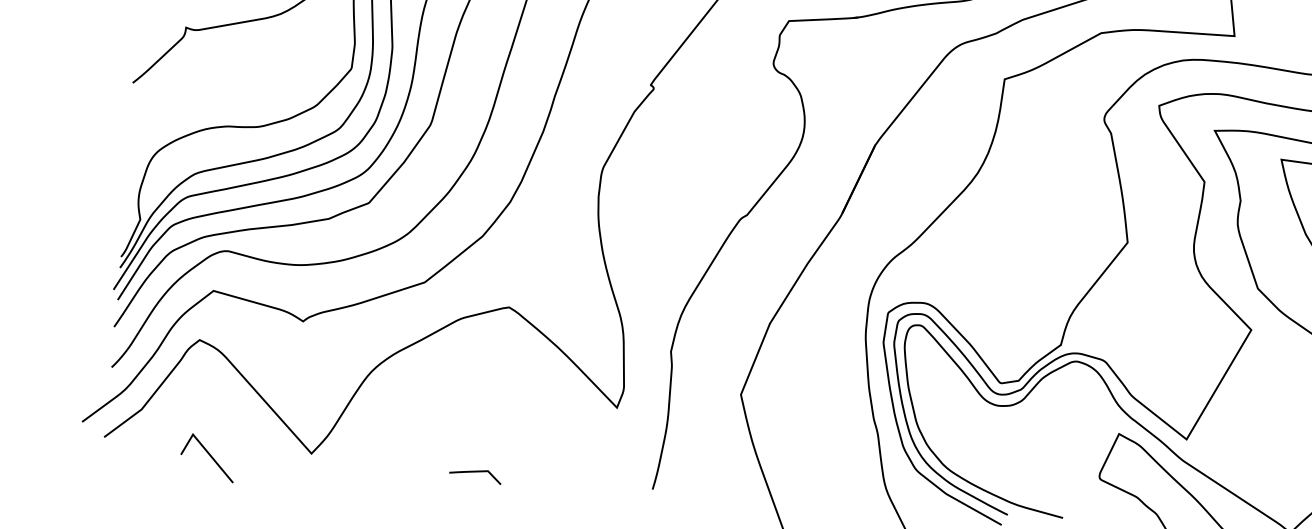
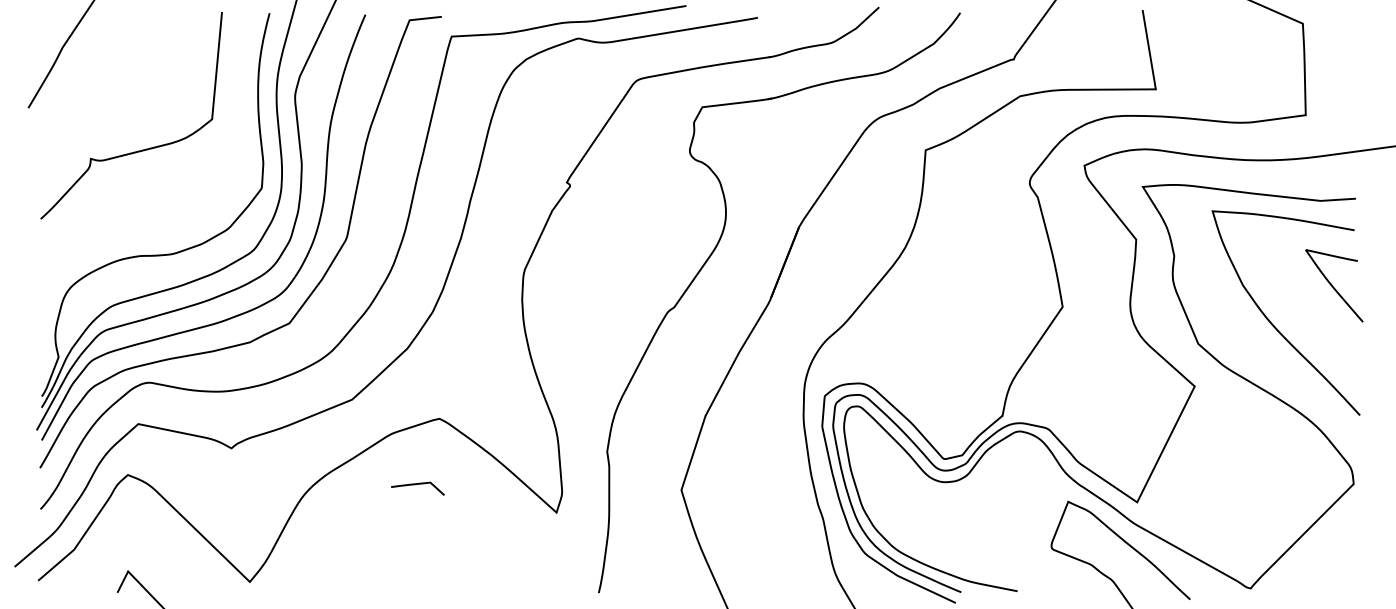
line: (473, 472) -> (415, 485), moved

